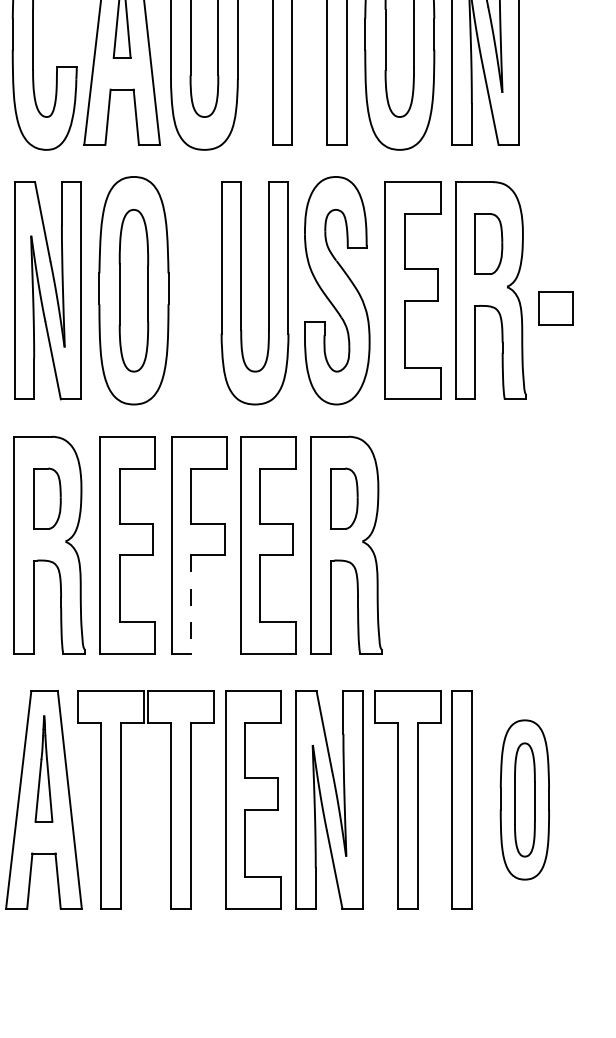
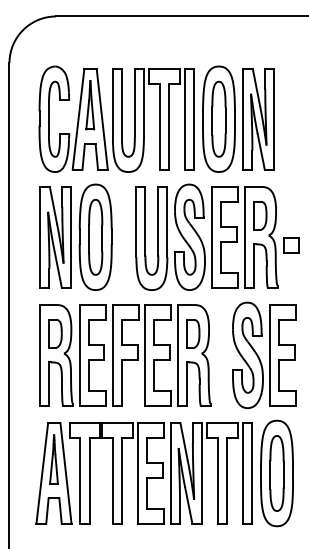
part: (497, 543) -> (264, 354), added
line: (191, 603) -> (122, 382), dashed -> solid
part: (523, 800) -> (276, 473), size x1.43

